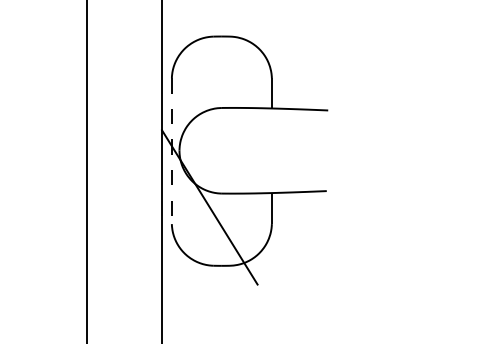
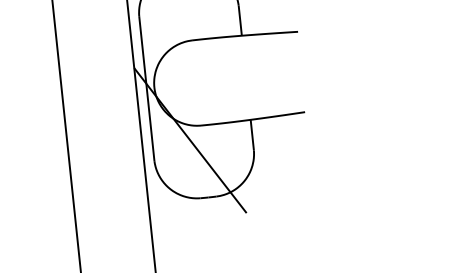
line: (171, 151) -> (146, 89), dashed -> solid

